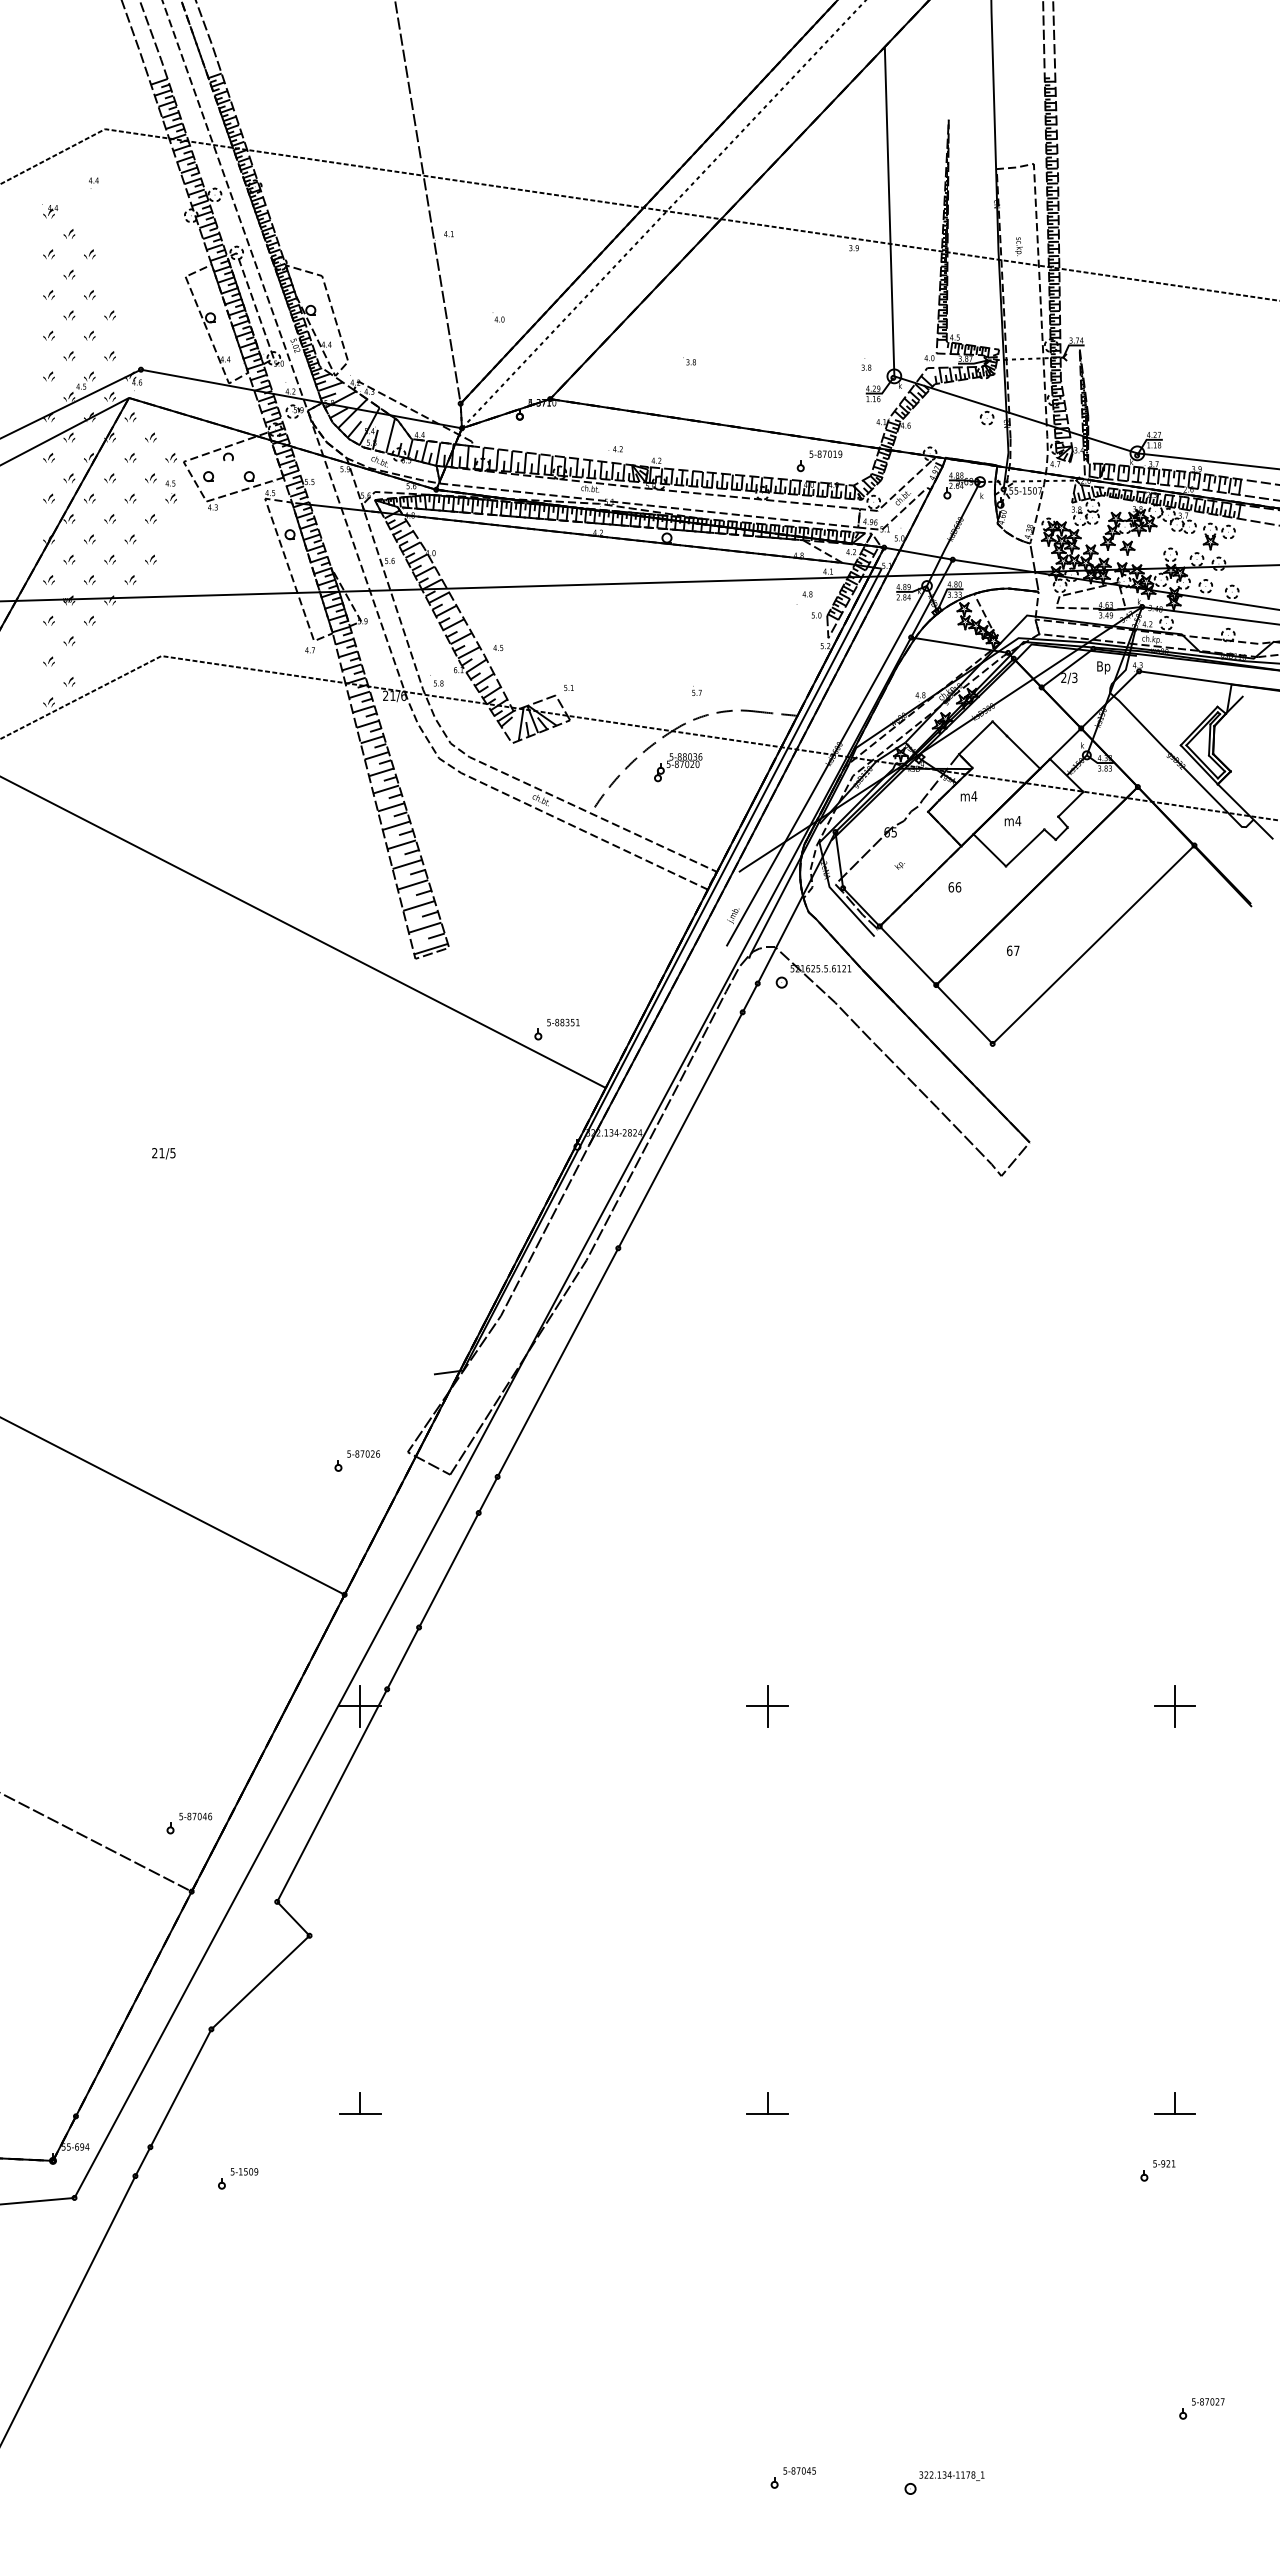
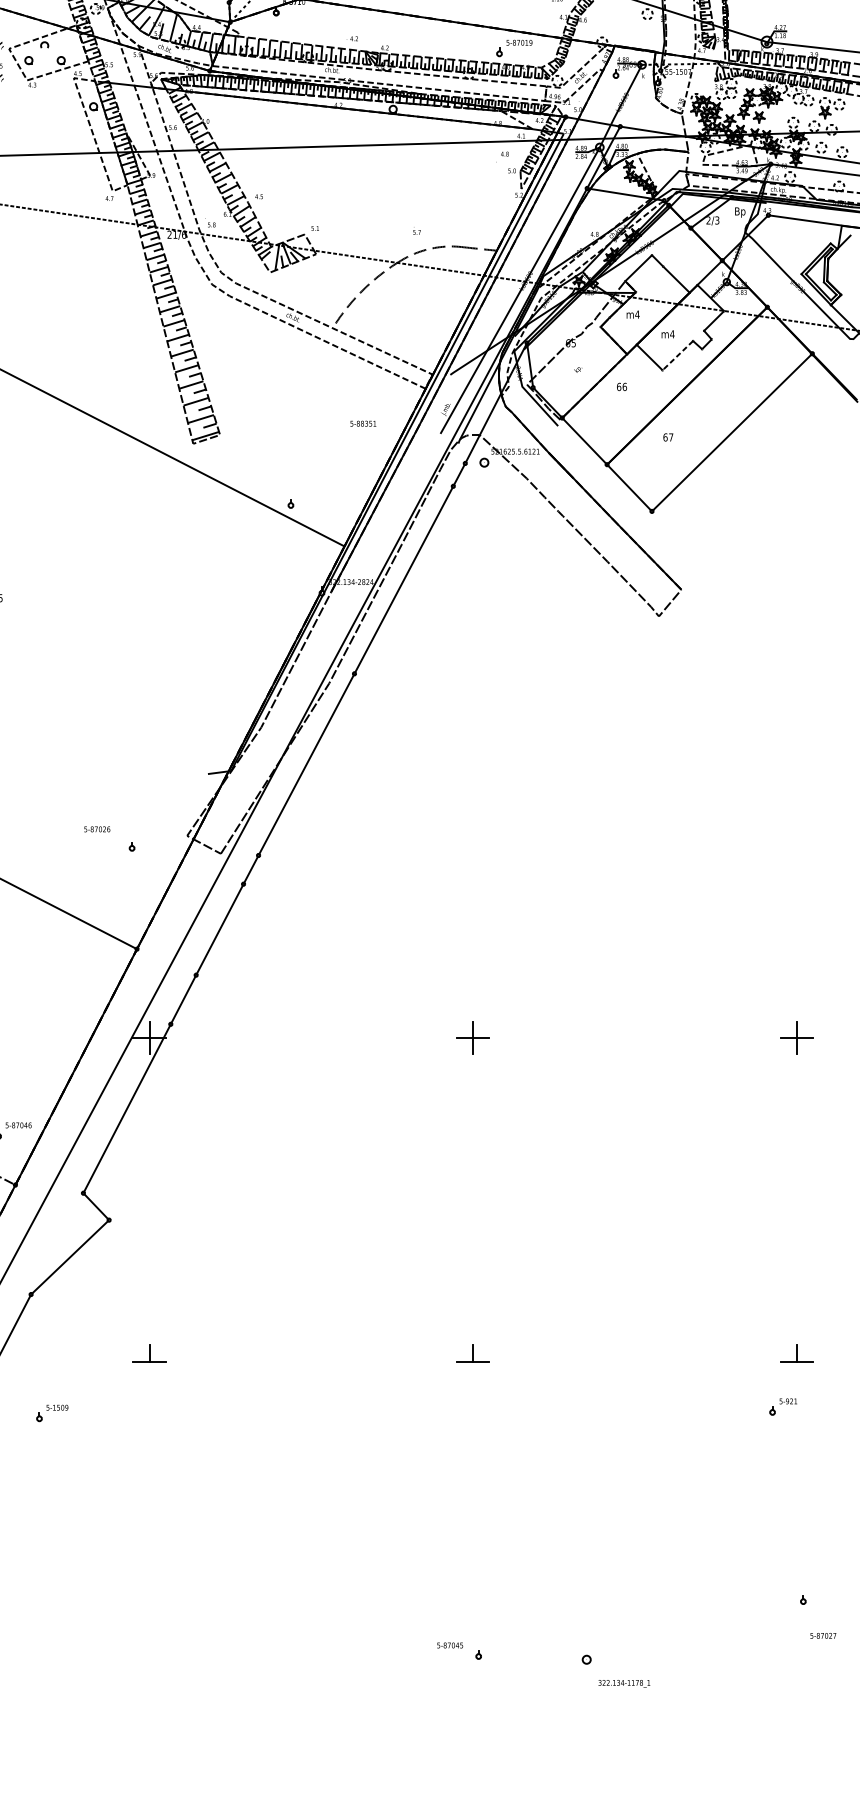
part: (678, 767) -> (402, 291), removed
line: (1025, 847) -> (678, 355), solid -> dashed
text: (563, 1022) -> (363, 423), moved
text: (363, 1453) -> (97, 828), moved
text: (1208, 2401) -> (823, 1635), moved
text: (799, 2470) -> (450, 1645), moved
text: (951, 2475) -> (624, 1683), moved

